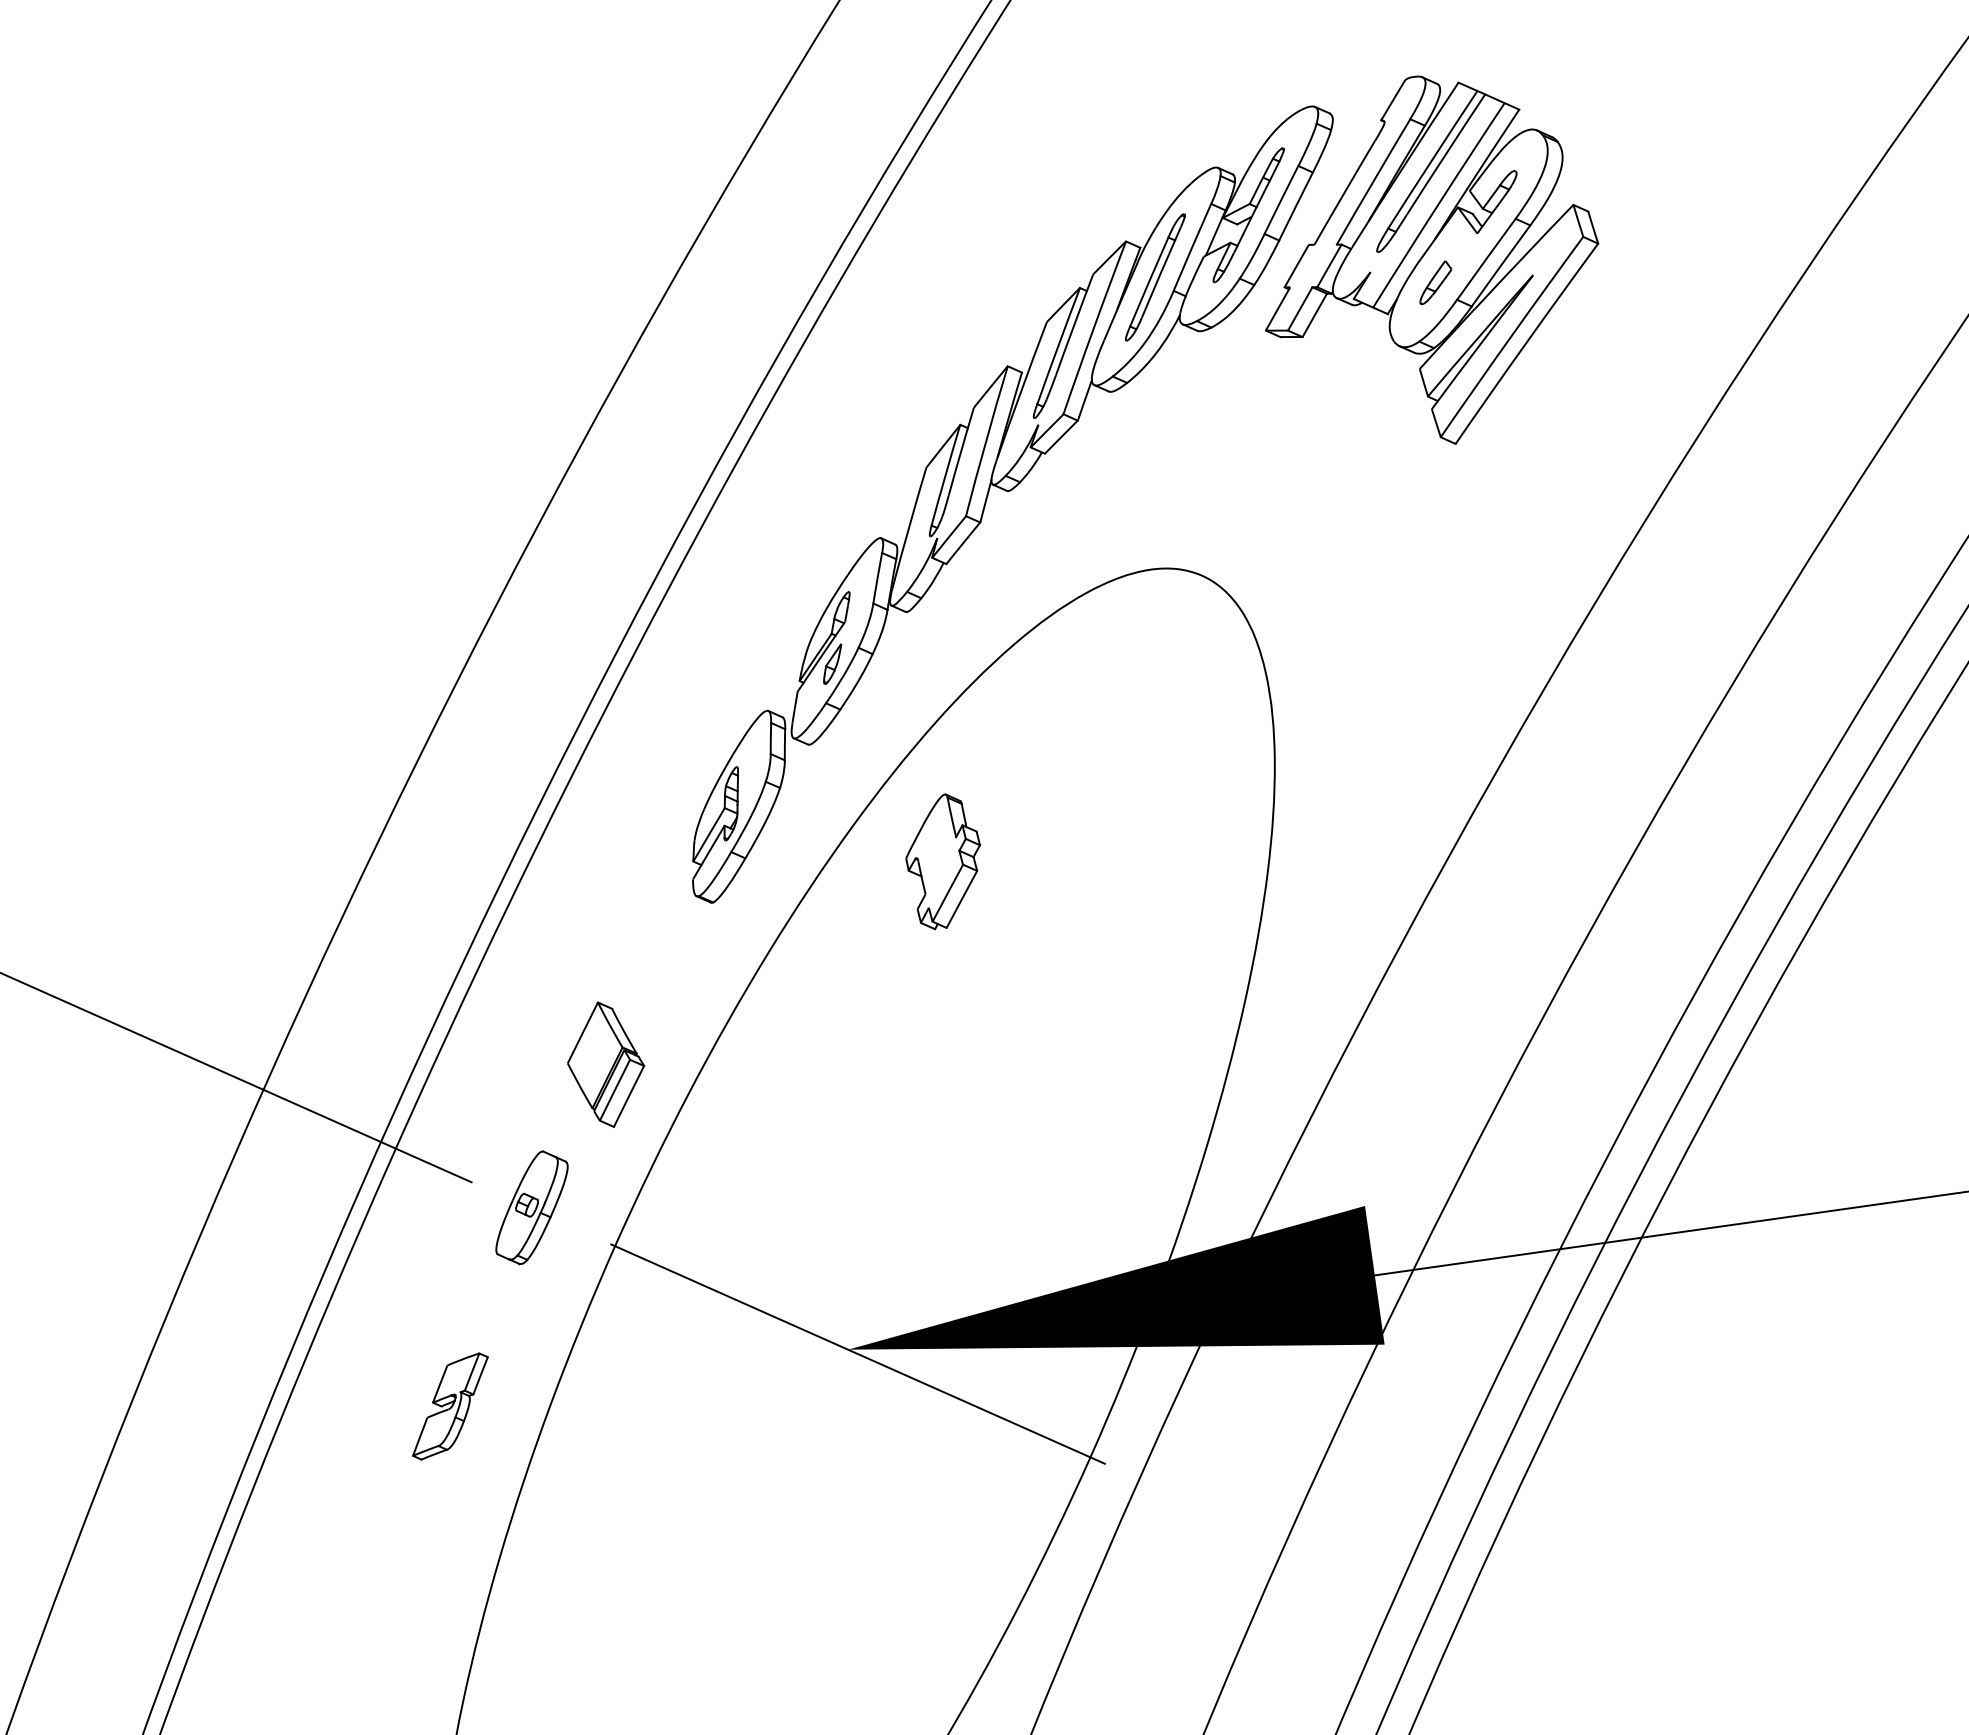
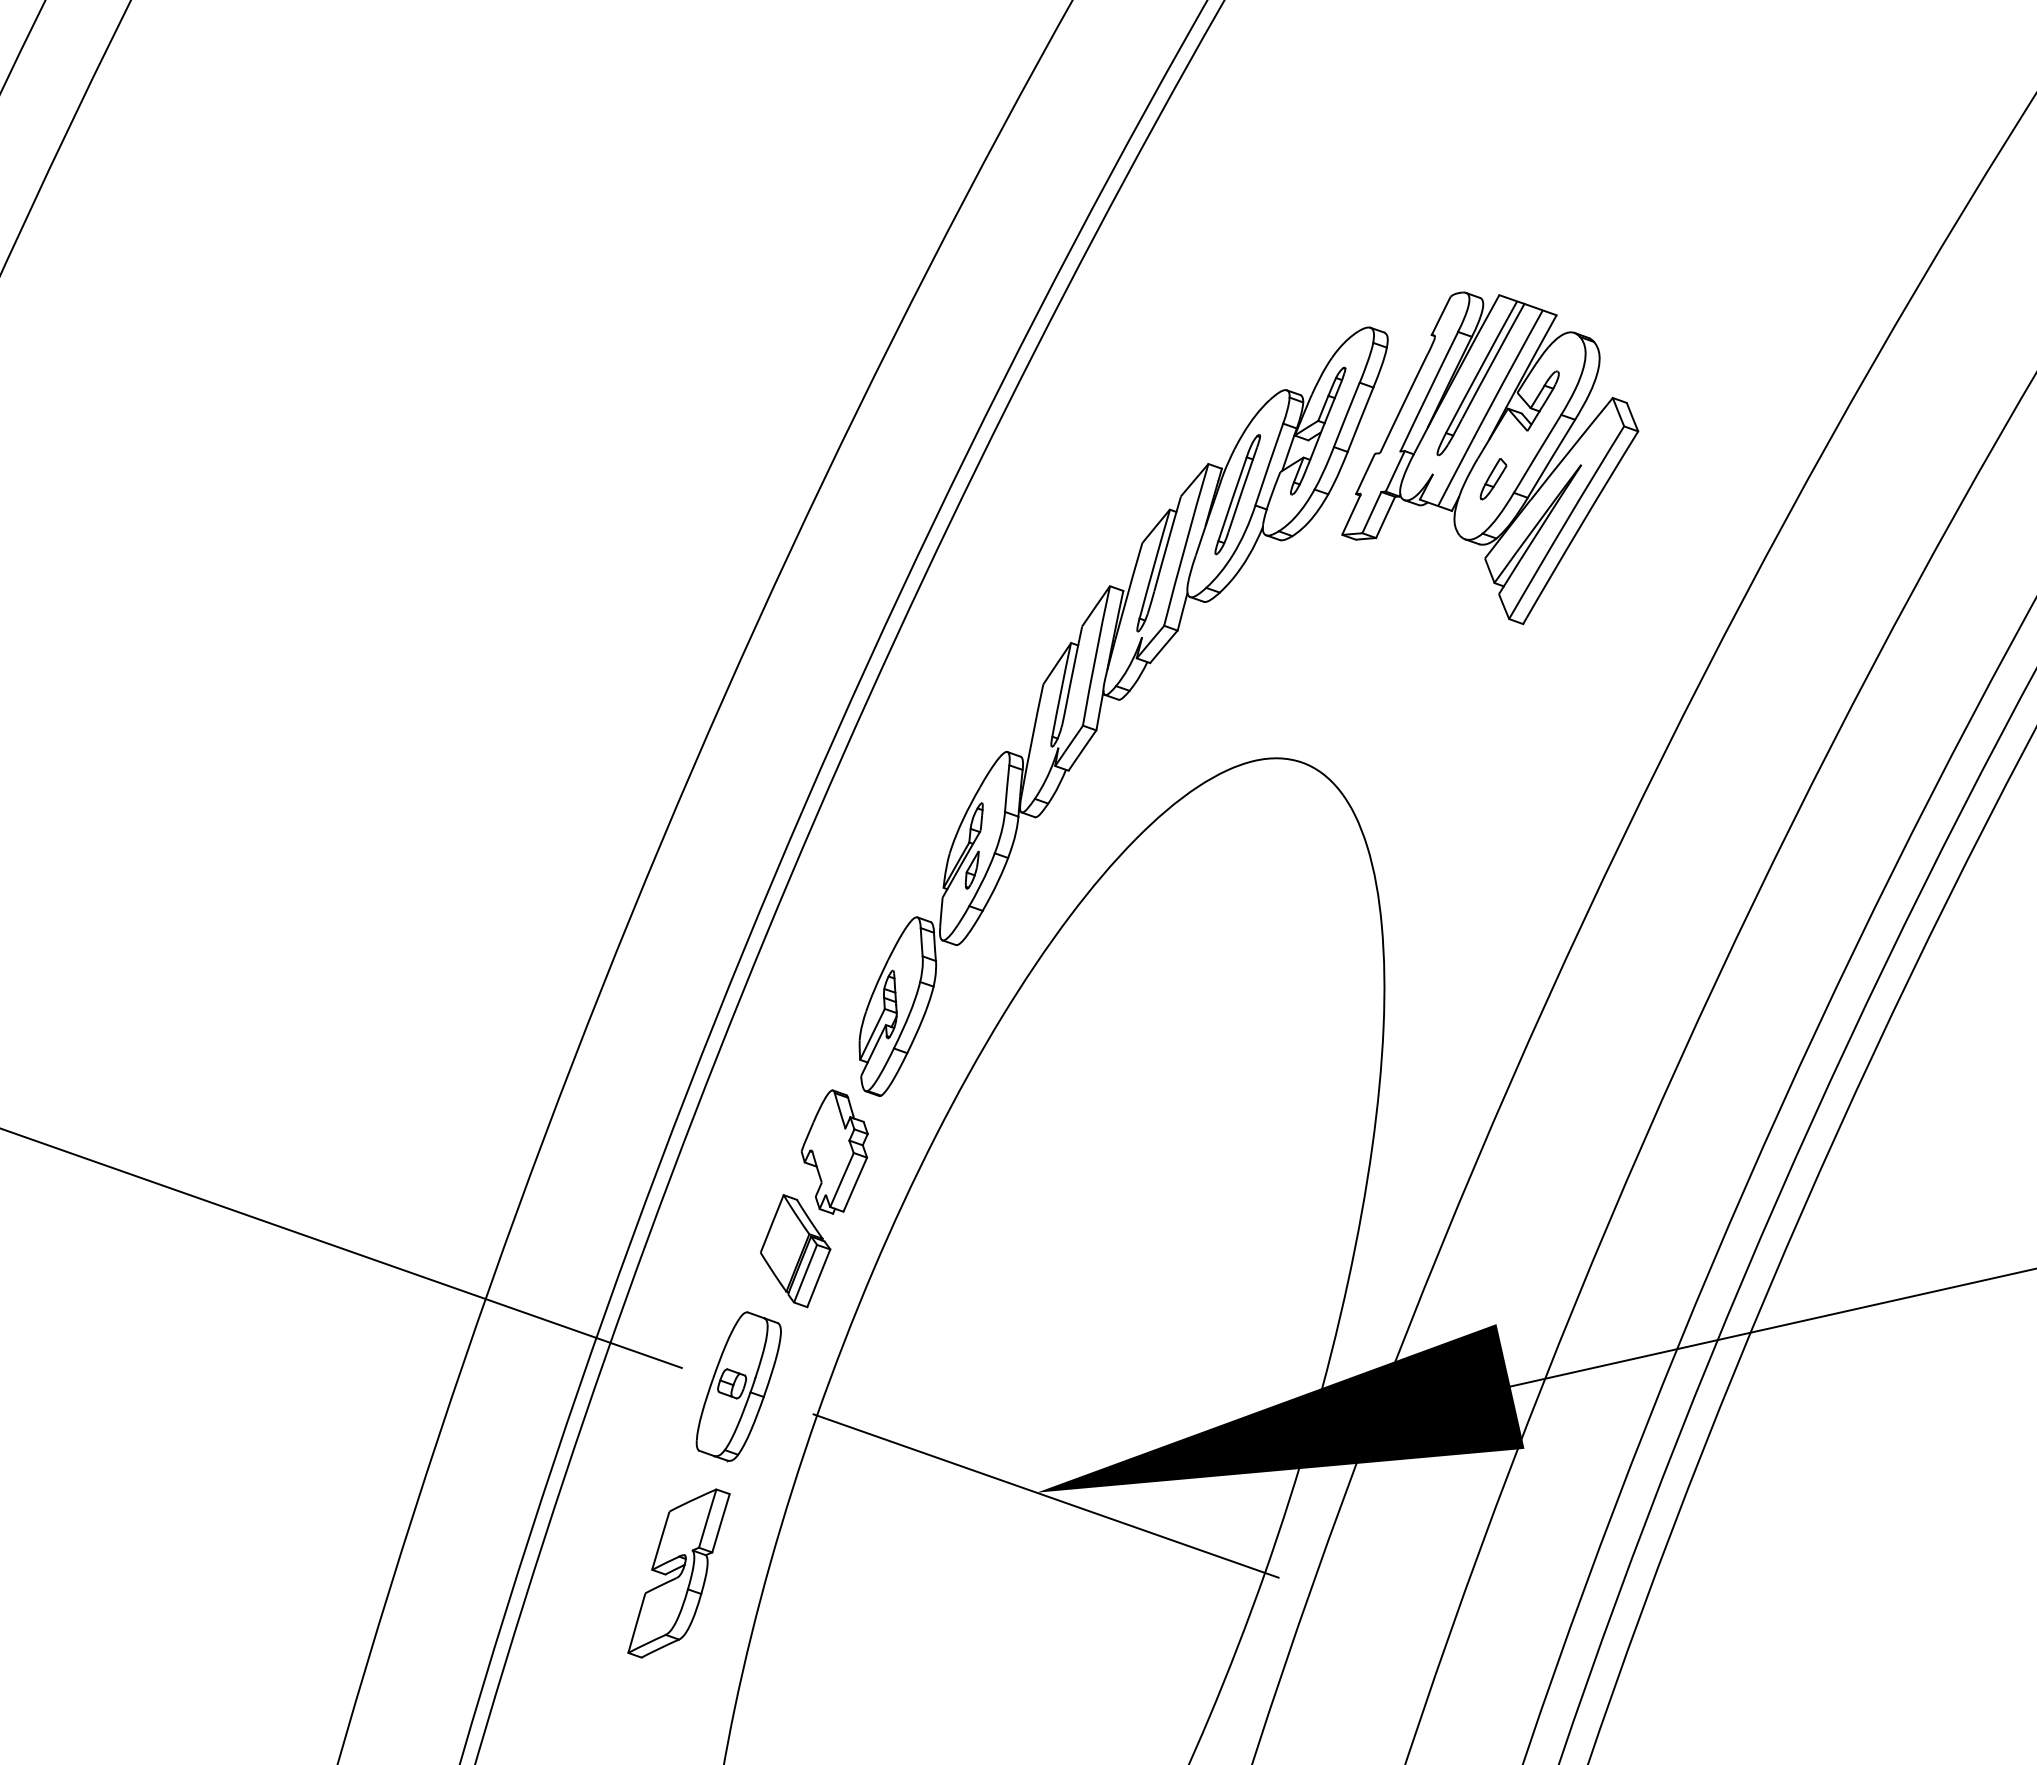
part: (942, 861) -> (834, 1151), moved
part: (531, 1207) -> (738, 1386), size x1.43
part: (449, 1406) -> (678, 1573), size x1.67

